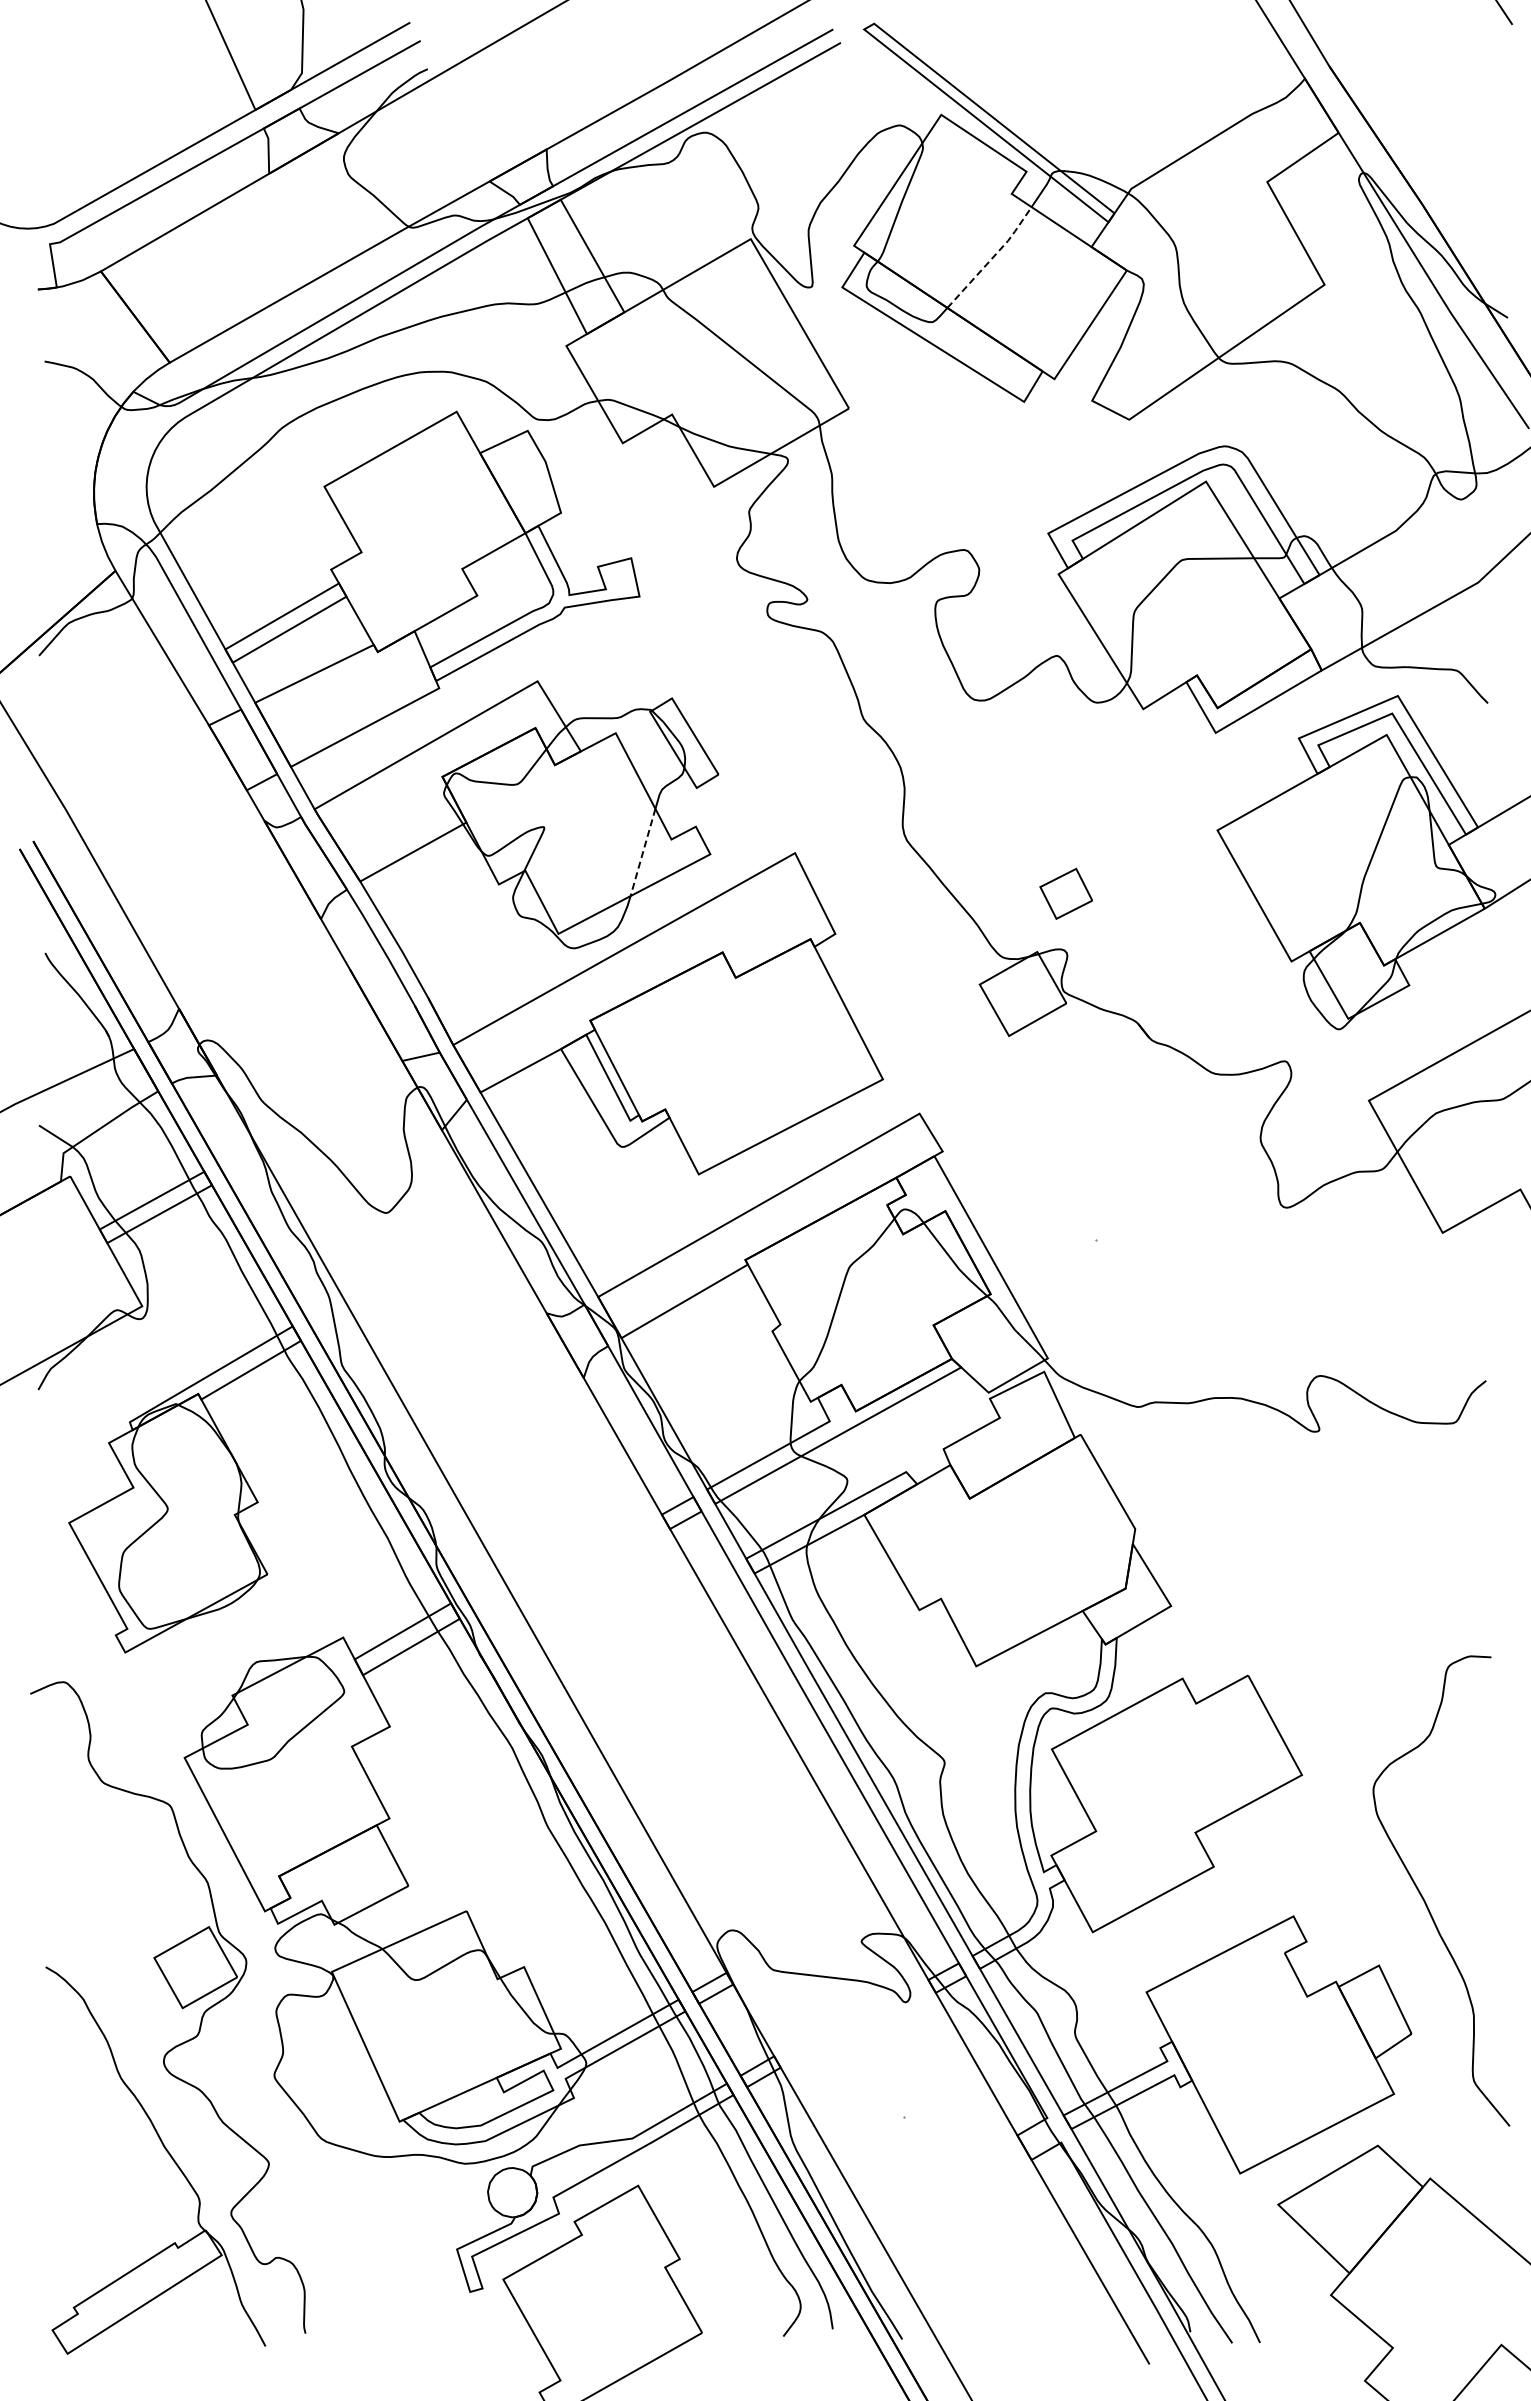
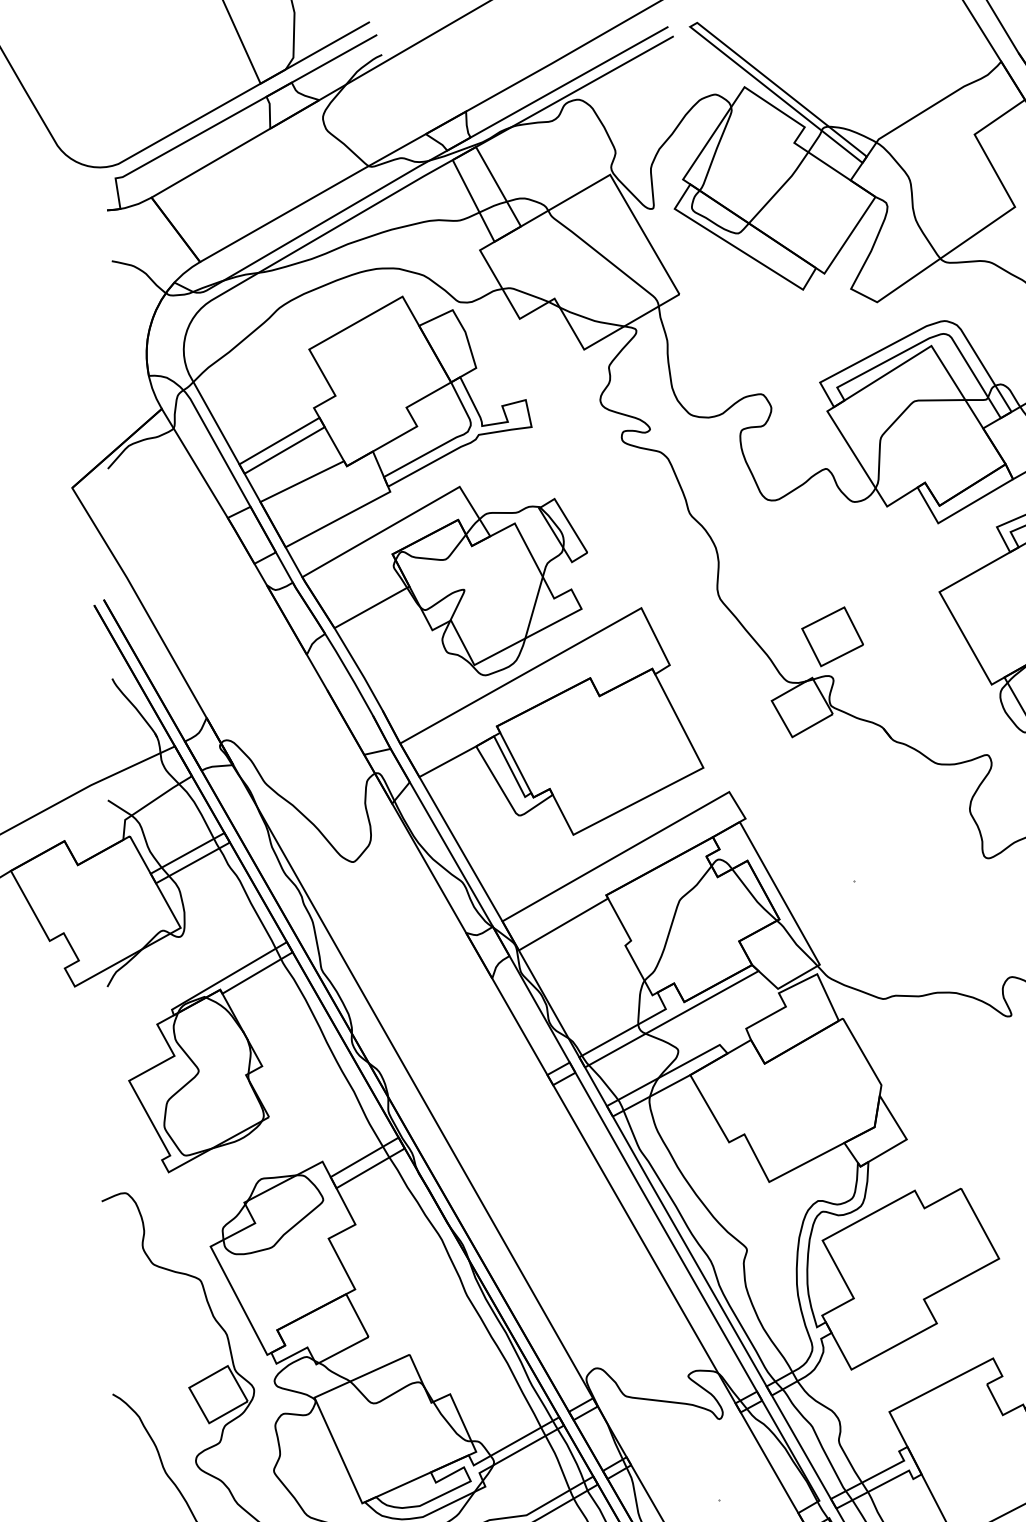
line: (992, 257) -> (780, 187), dashed -> solid
line: (642, 853) -> (533, 608), dashed -> solid
part: (1066, 893) -> (832, 636), size x1.67

